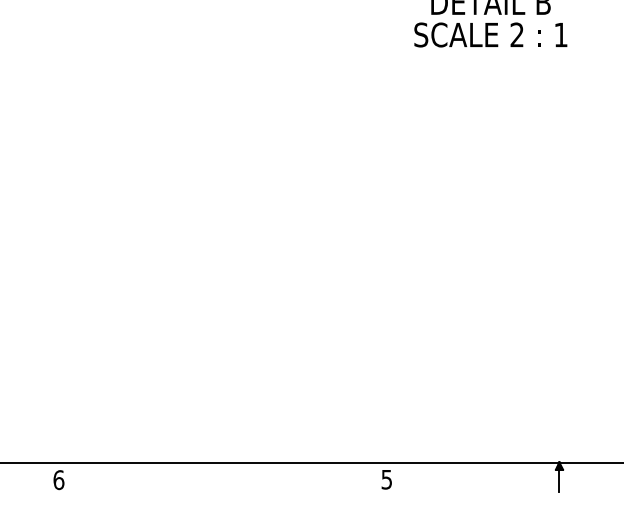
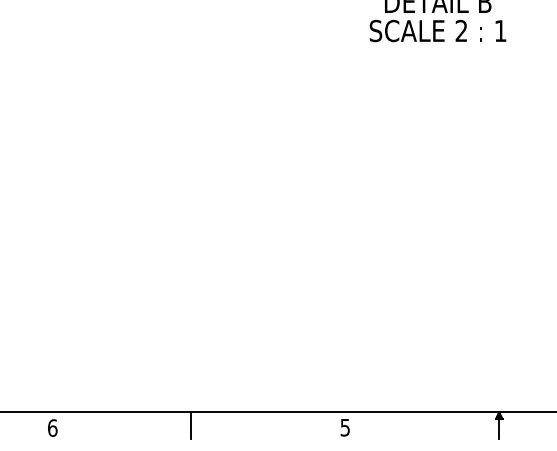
line: (214, 477) -> (191, 425), added

